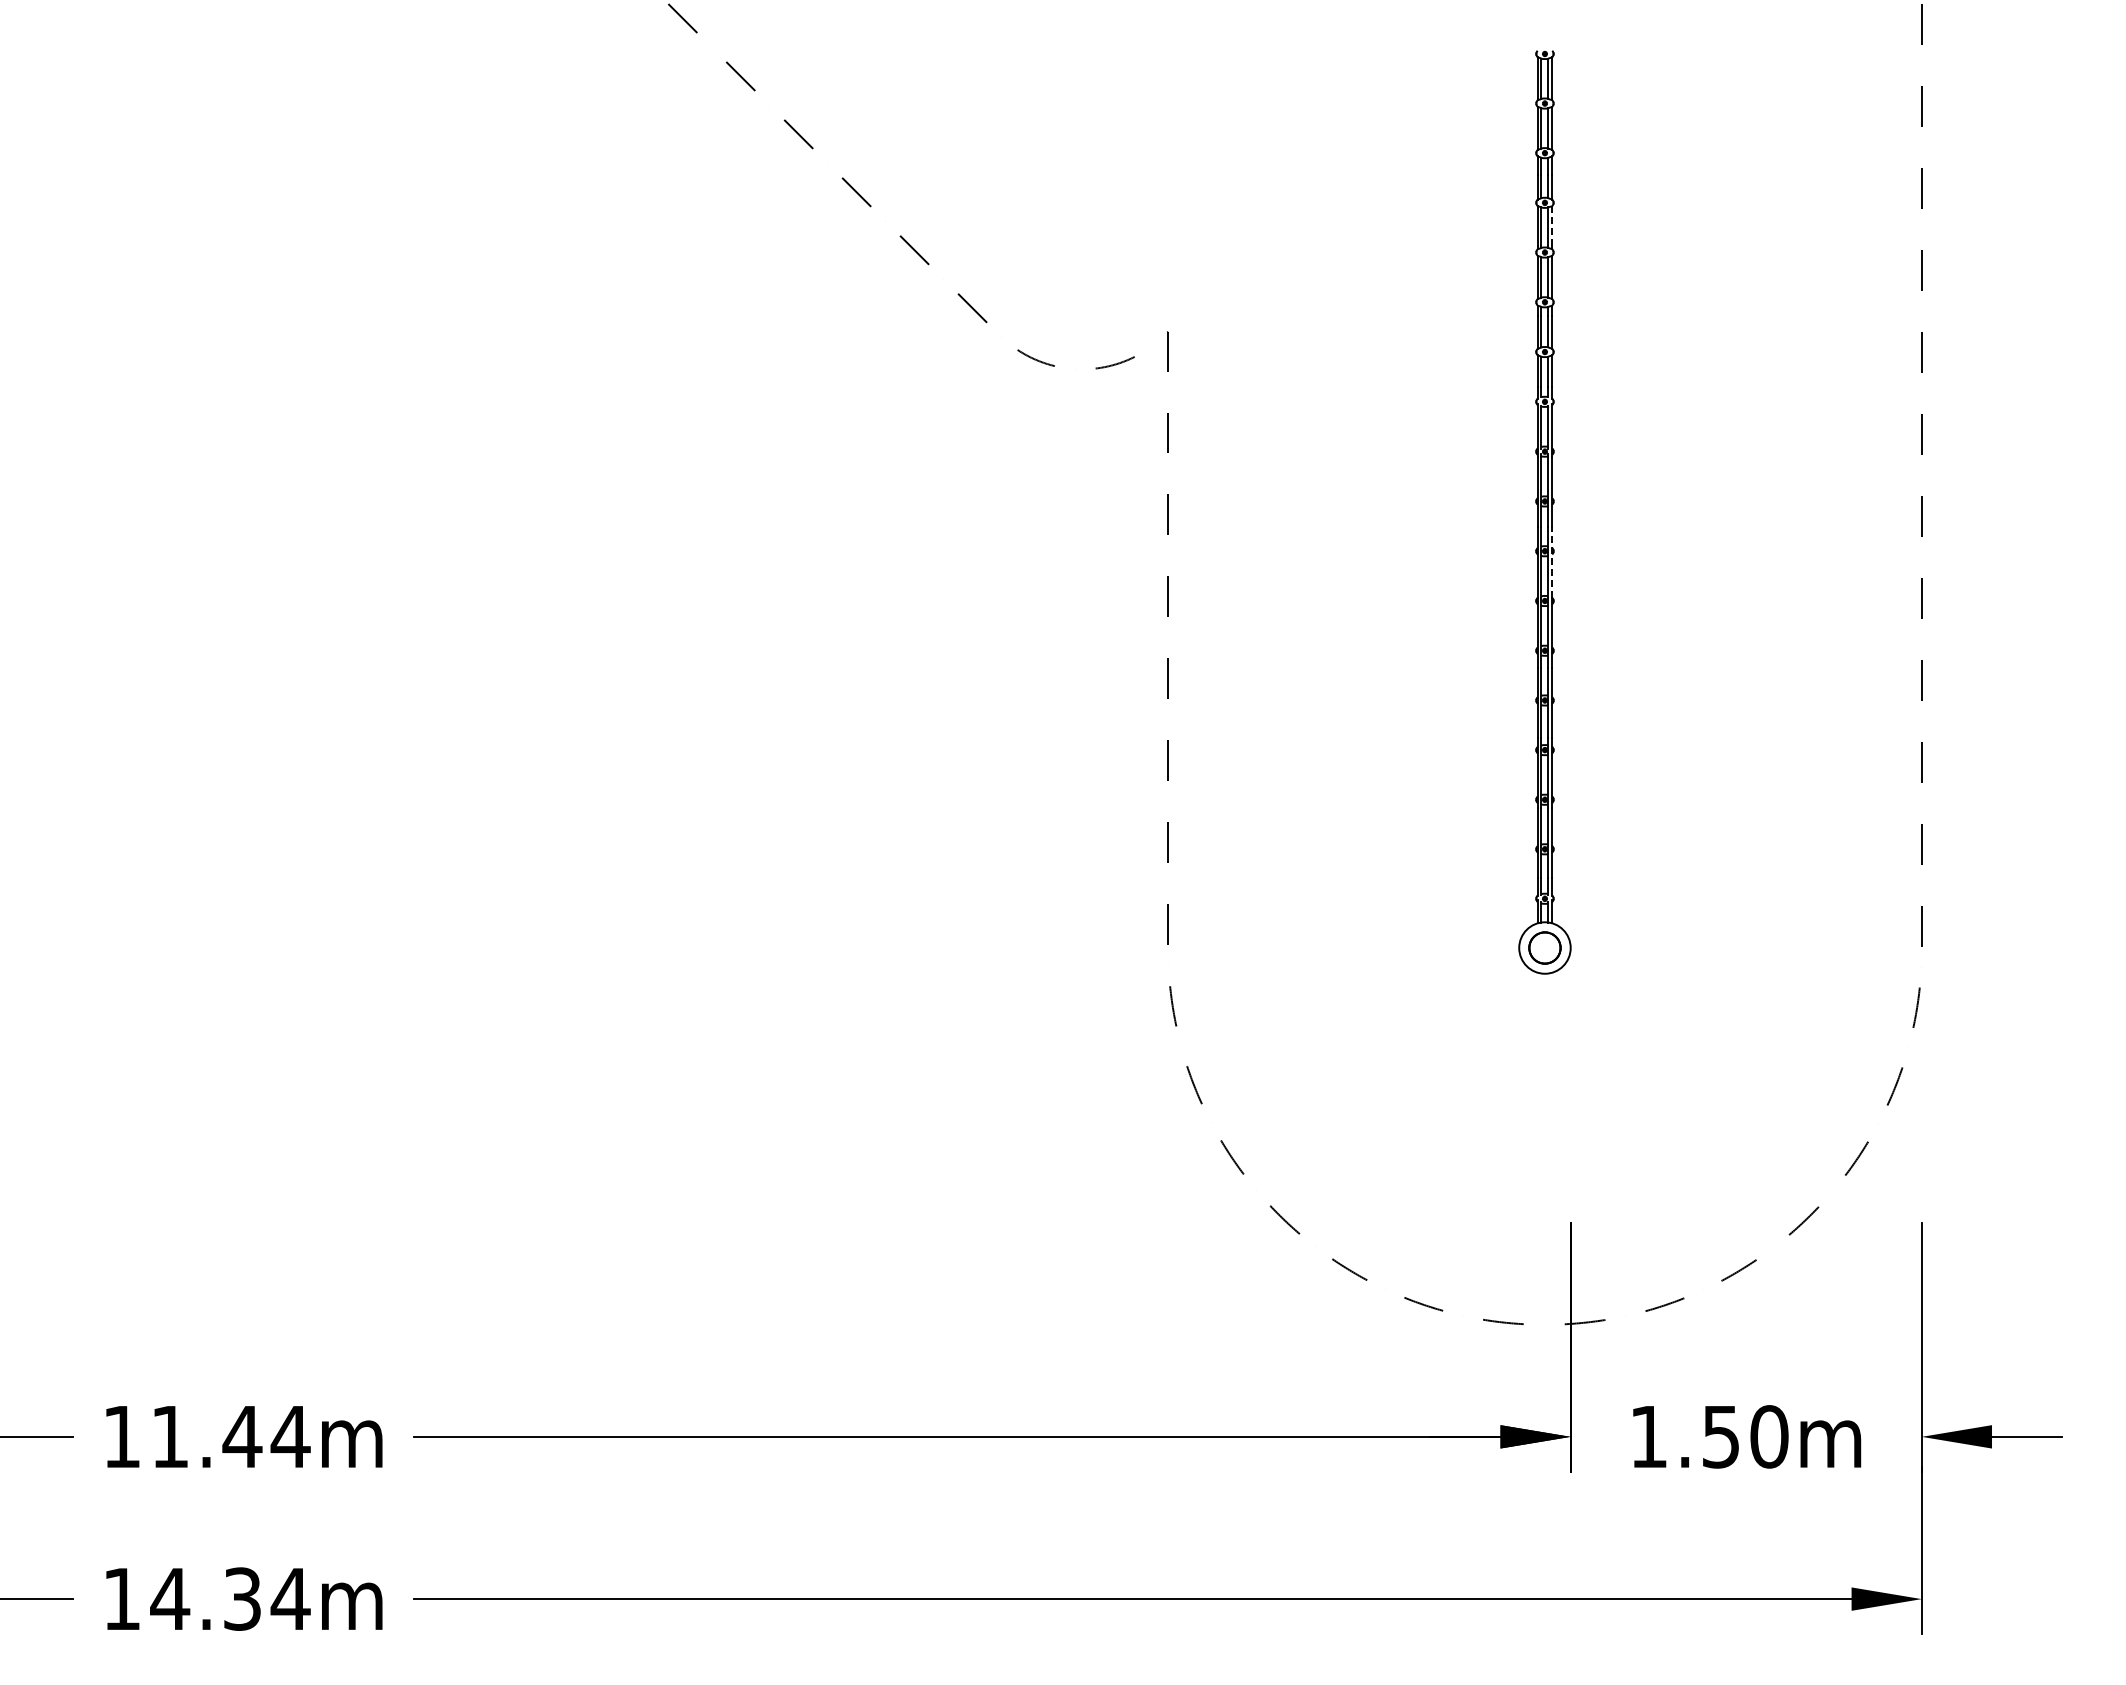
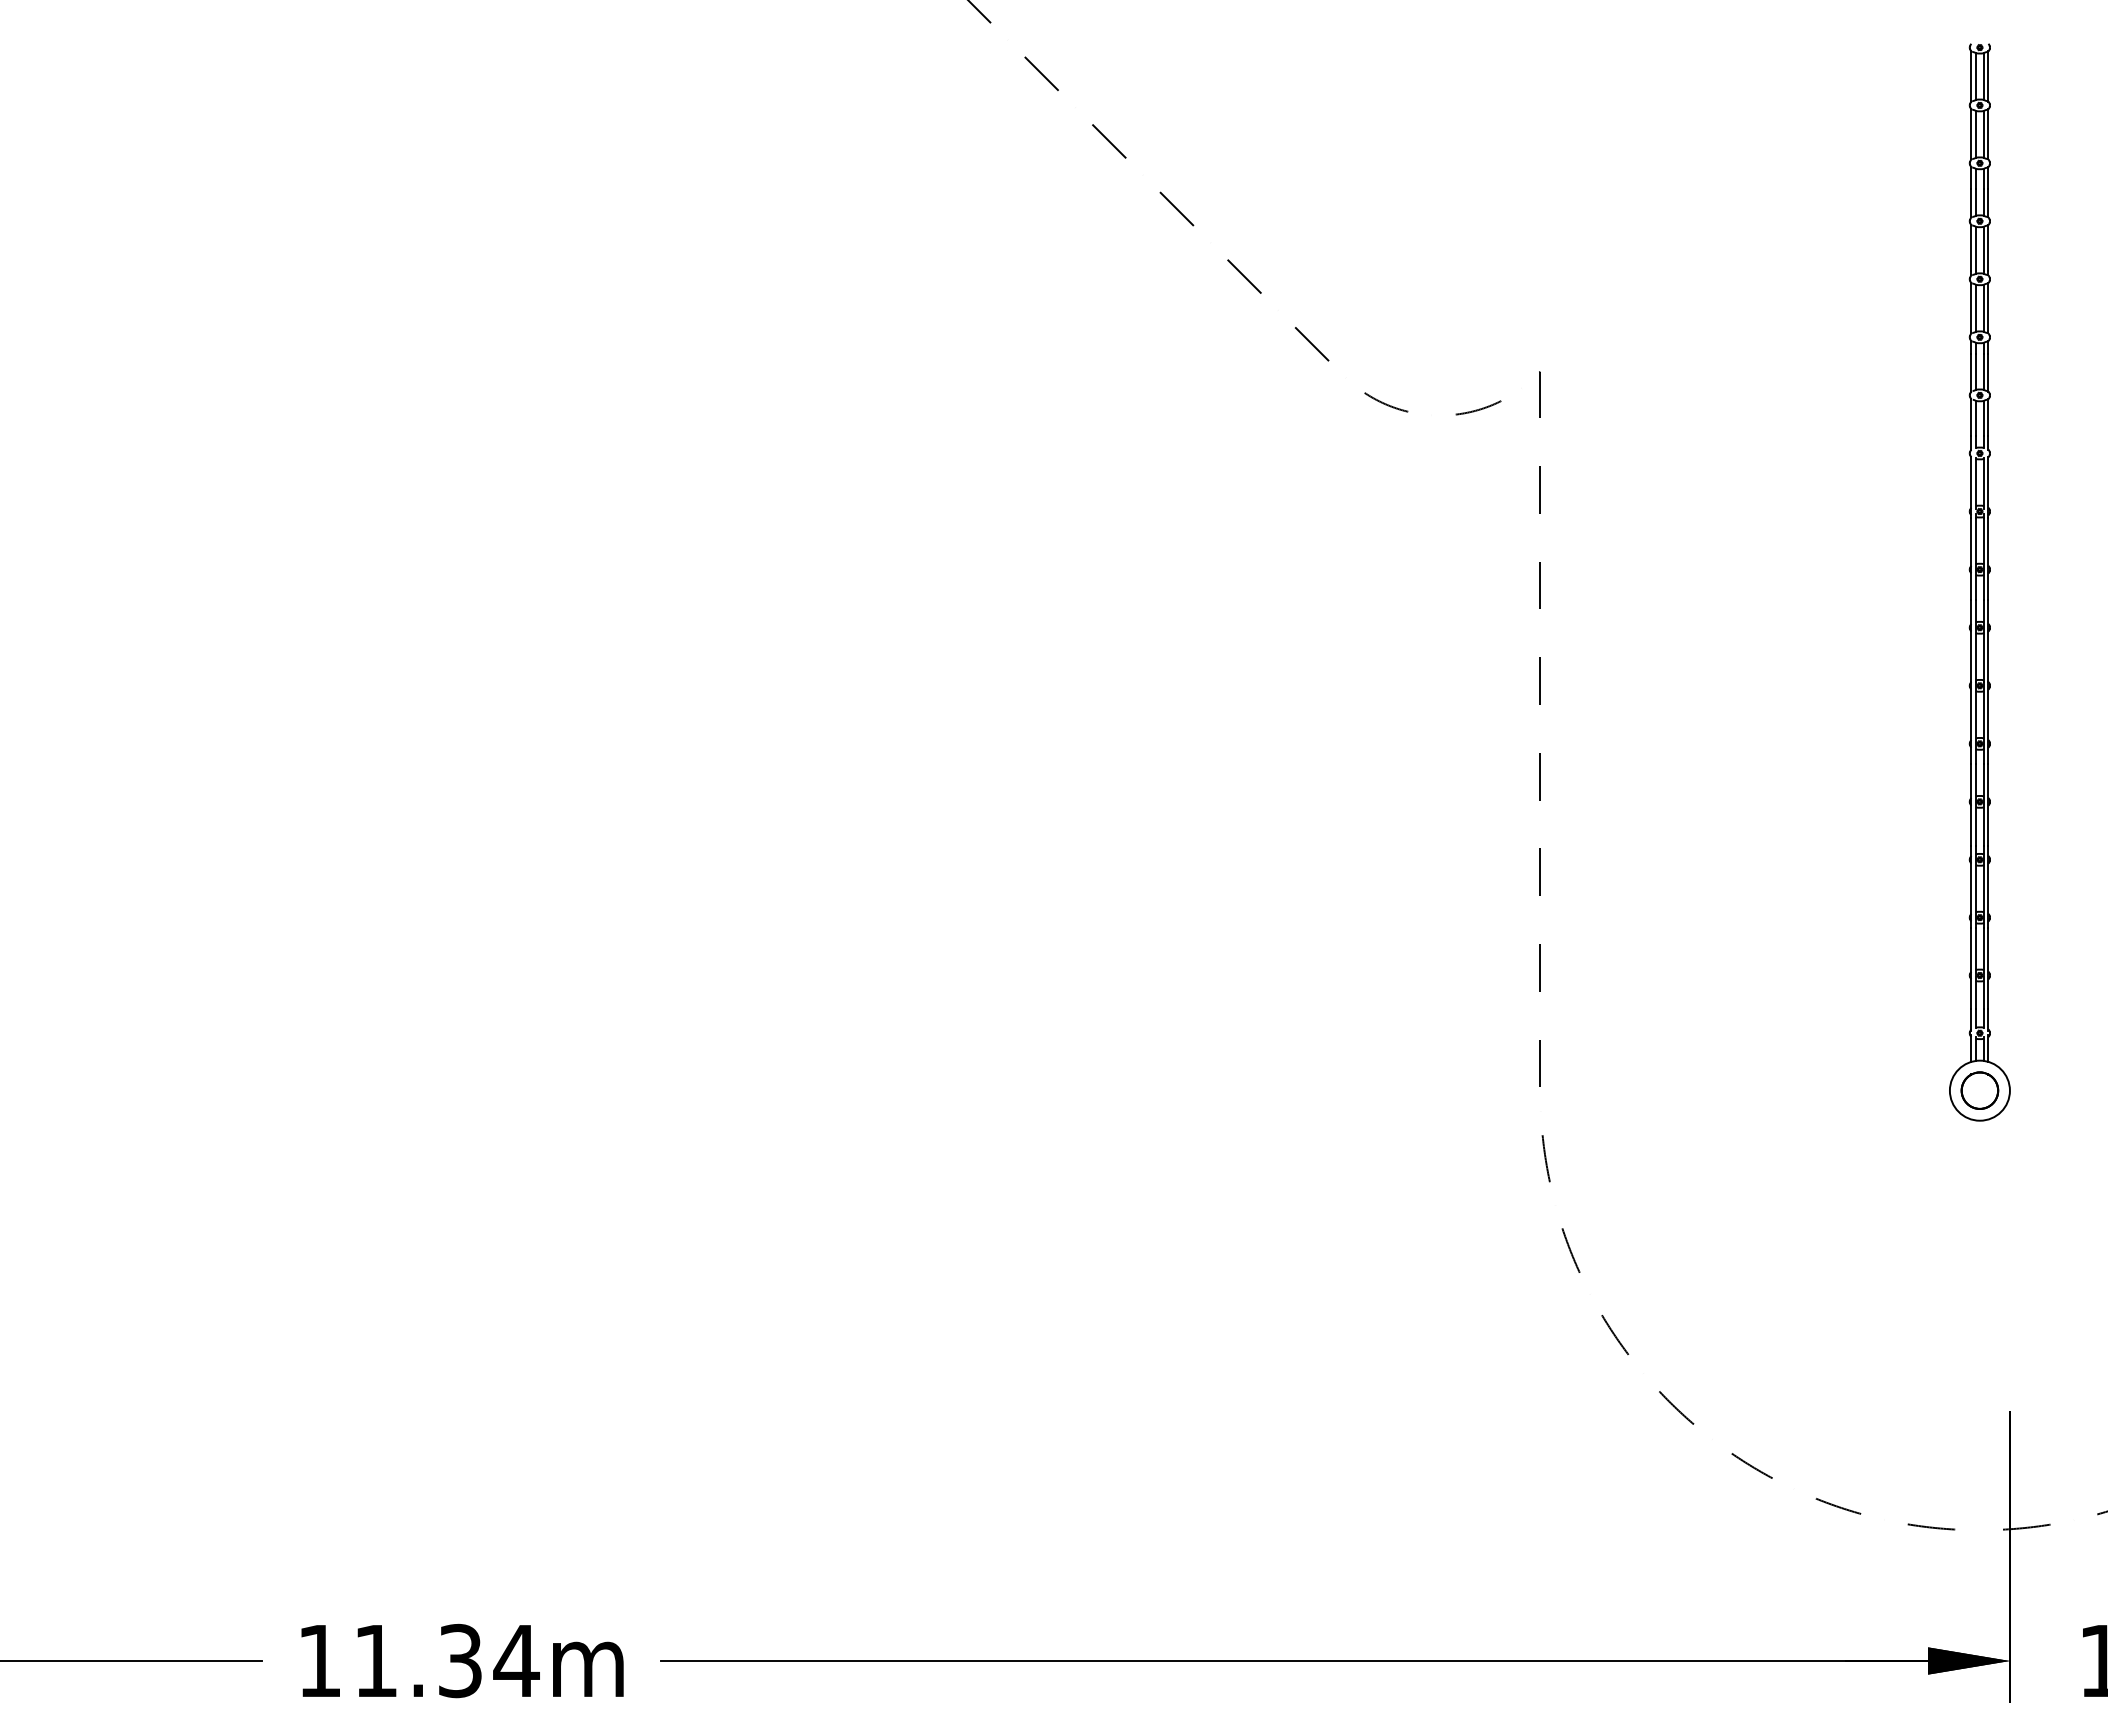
line: (1552, 226) -> (1988, 248), dashed -> solid
line: (1552, 562) -> (1988, 640), dashed -> solid
text: (242, 1436) -> (460, 1660), 11.44m -> 11.34m

